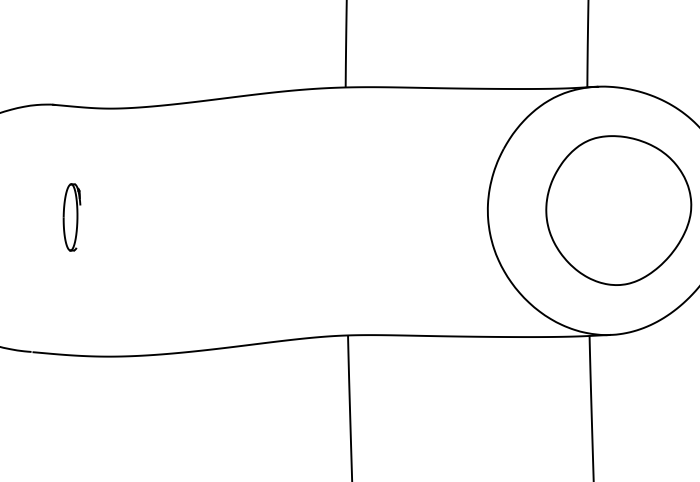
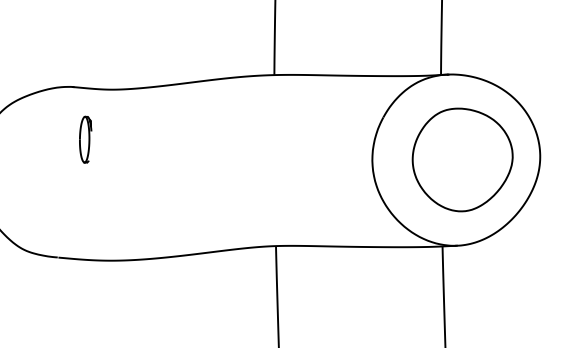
part: (71, 217) -> (85, 139), moved

